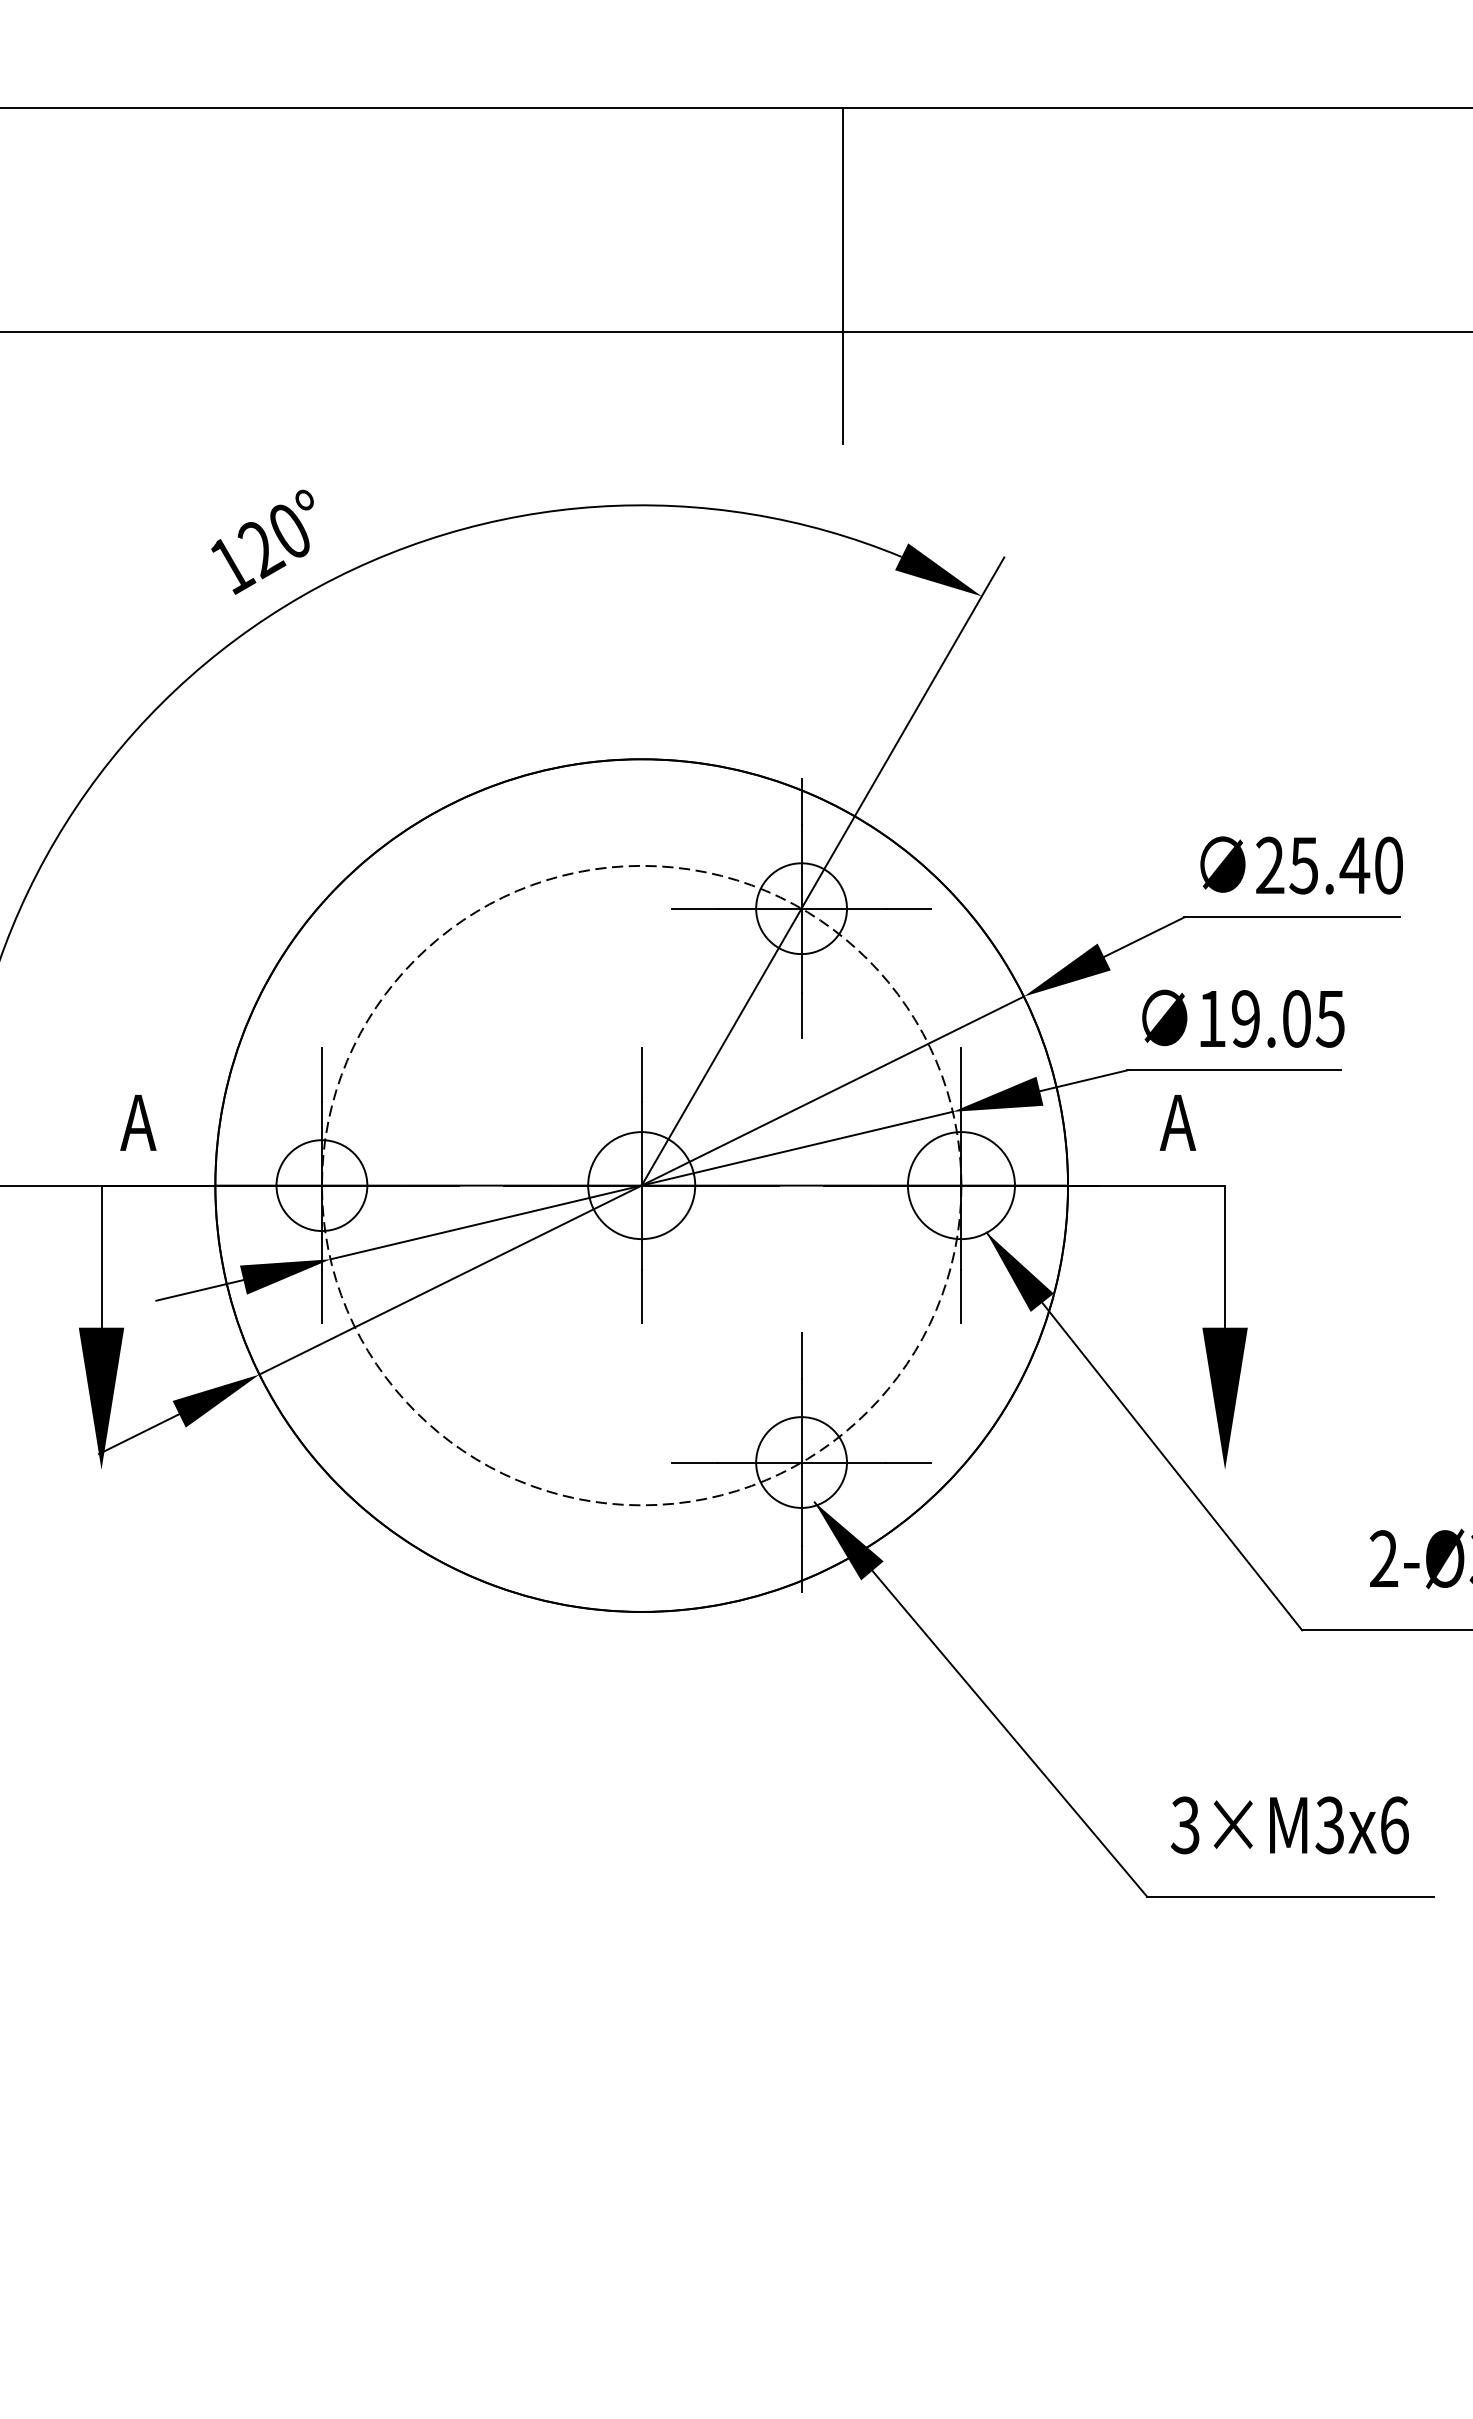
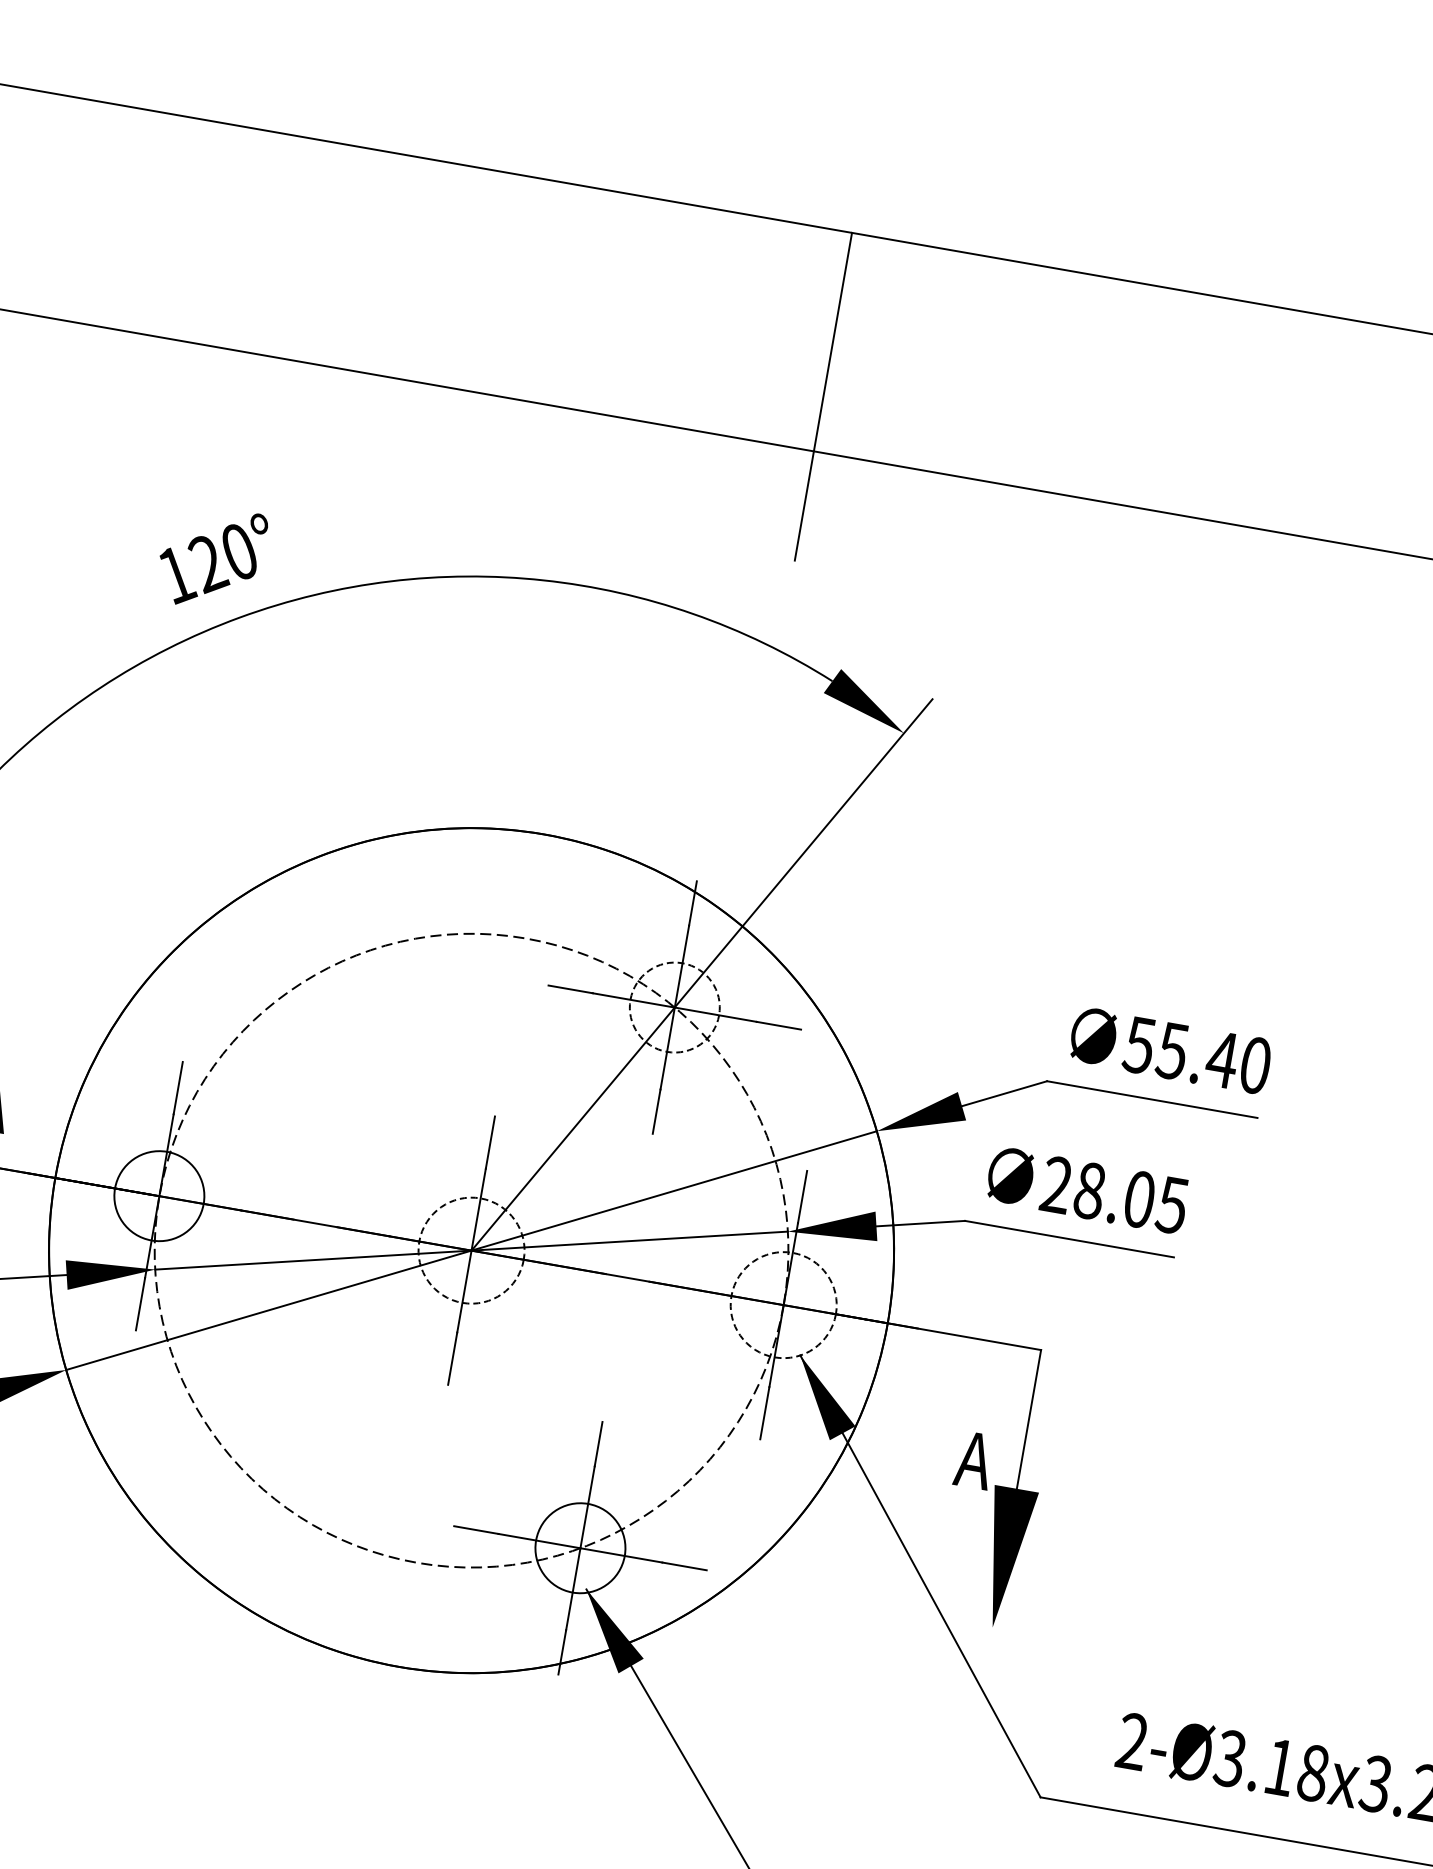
text: (1269, 865) -> (1138, 1045), 25.40 -> 55.40
circle: (801, 908) -> (674, 1007), solid -> dashed
text: (1229, 1018) -> (1073, 1187), 19.05 -> 28.05
text: (1177, 1122) -> (974, 1459), moved
circle: (641, 1185) -> (471, 1250), solid -> dashed
circle: (960, 1185) -> (782, 1304), solid -> dashed

